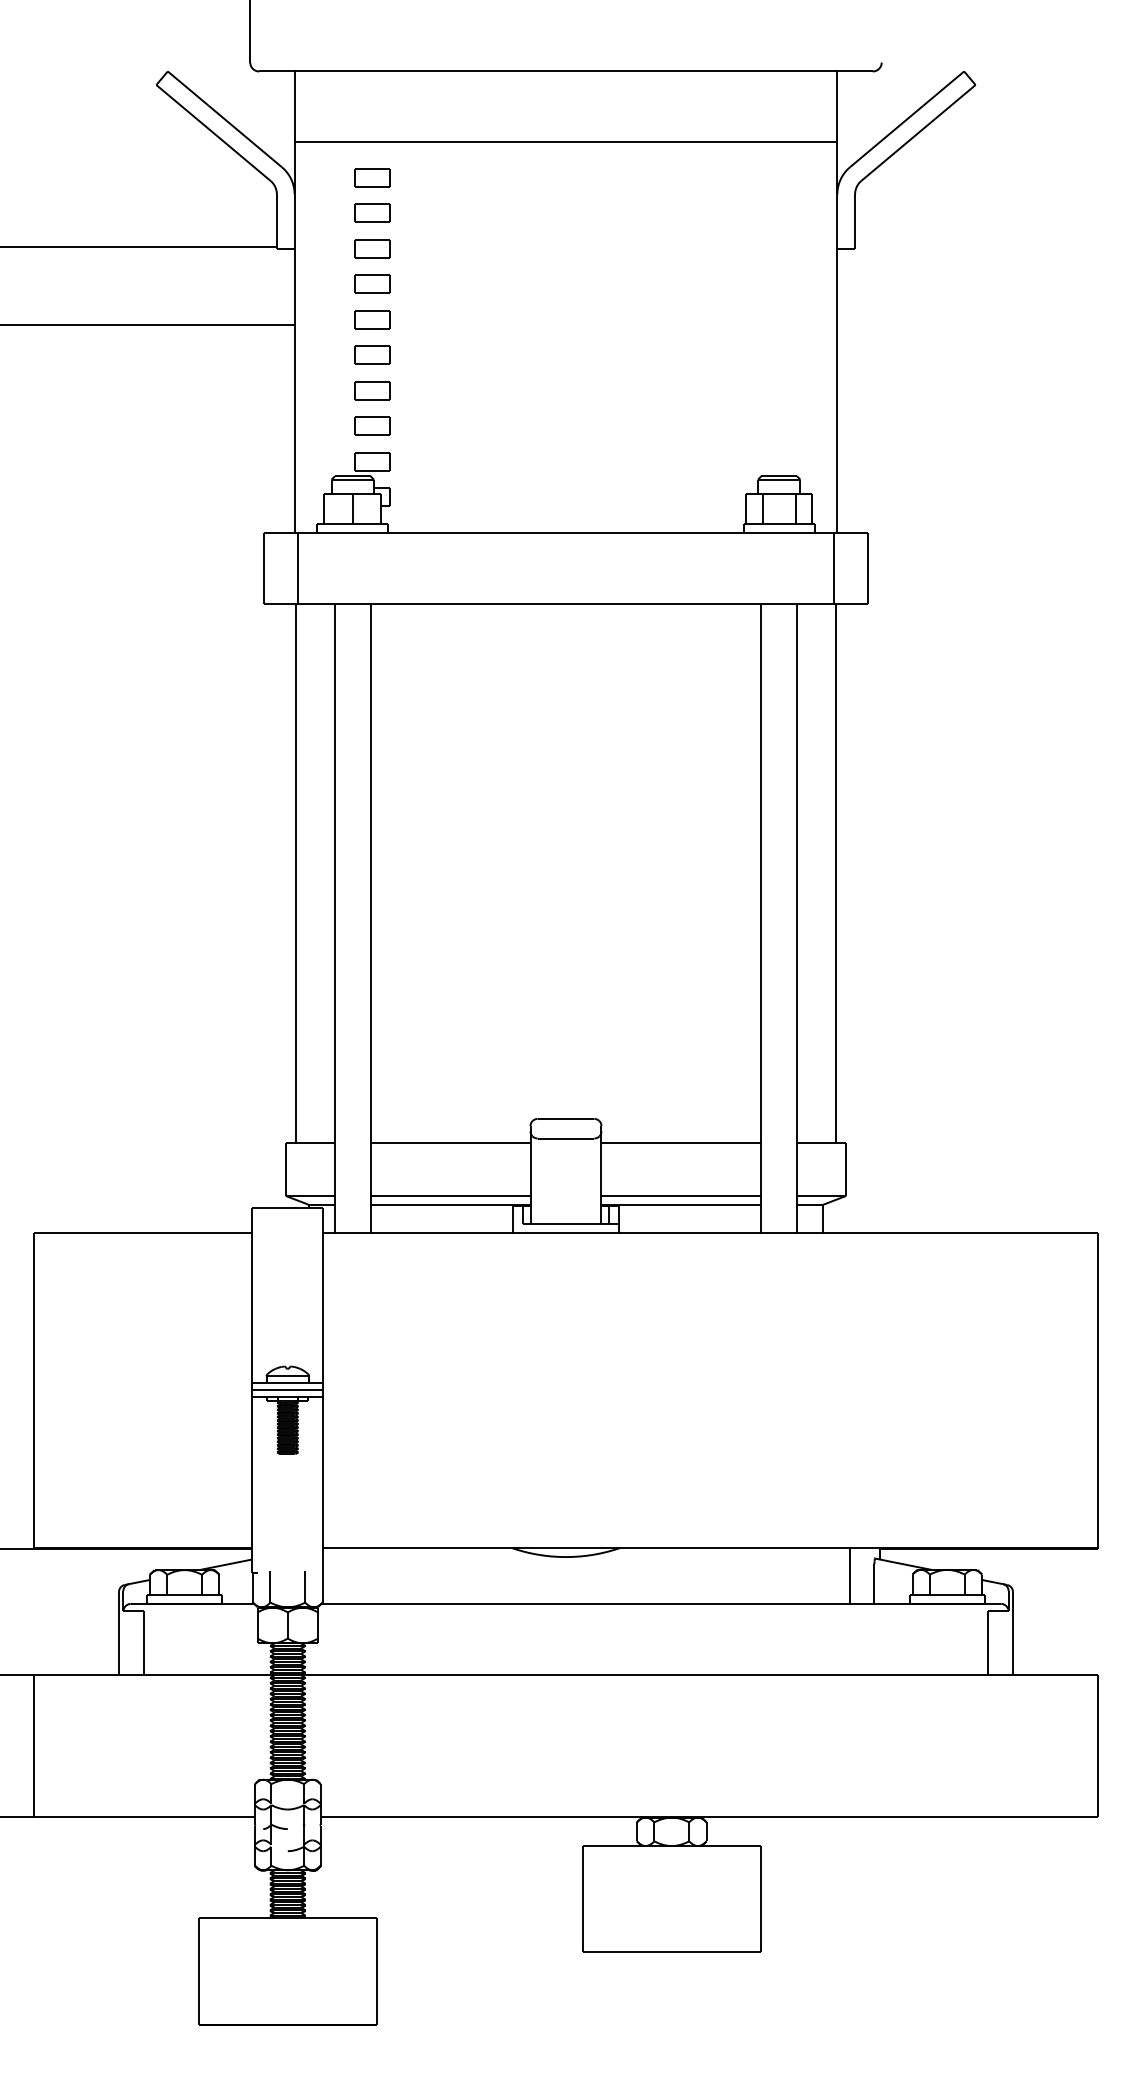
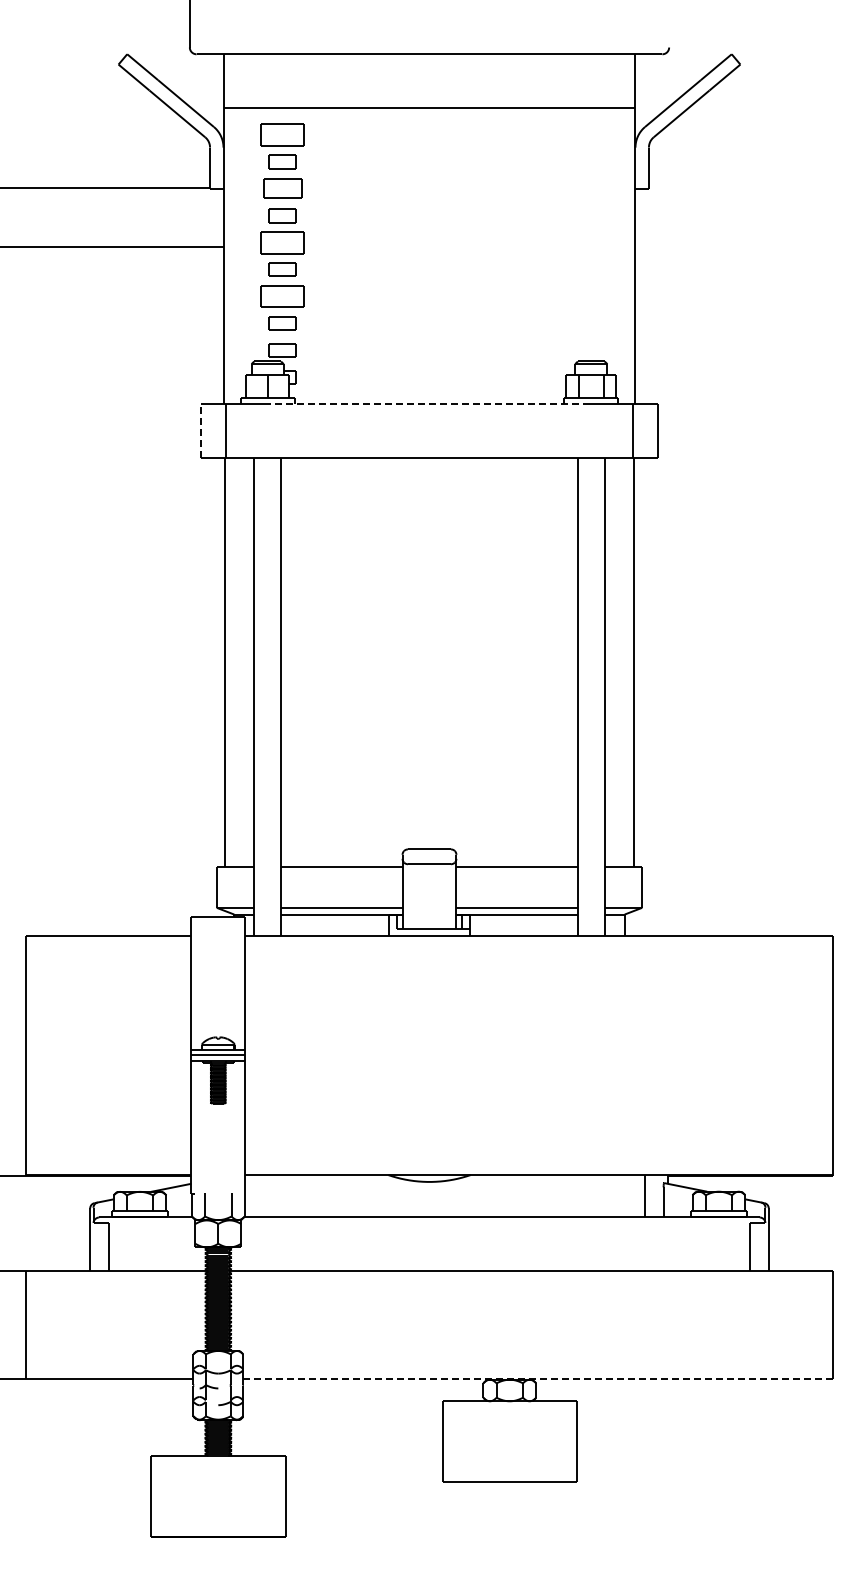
part: (372, 177) -> (282, 134), size x1.6
part: (372, 248) -> (282, 188), size x1.4
part: (372, 319) -> (282, 242), size x1.6
part: (372, 390) -> (282, 296), size x1.6
line: (566, 532) -> (429, 404), solid -> dashed
line: (264, 568) -> (200, 431), solid -> dashed
line: (709, 1817) -> (538, 1379), solid -> dashed

